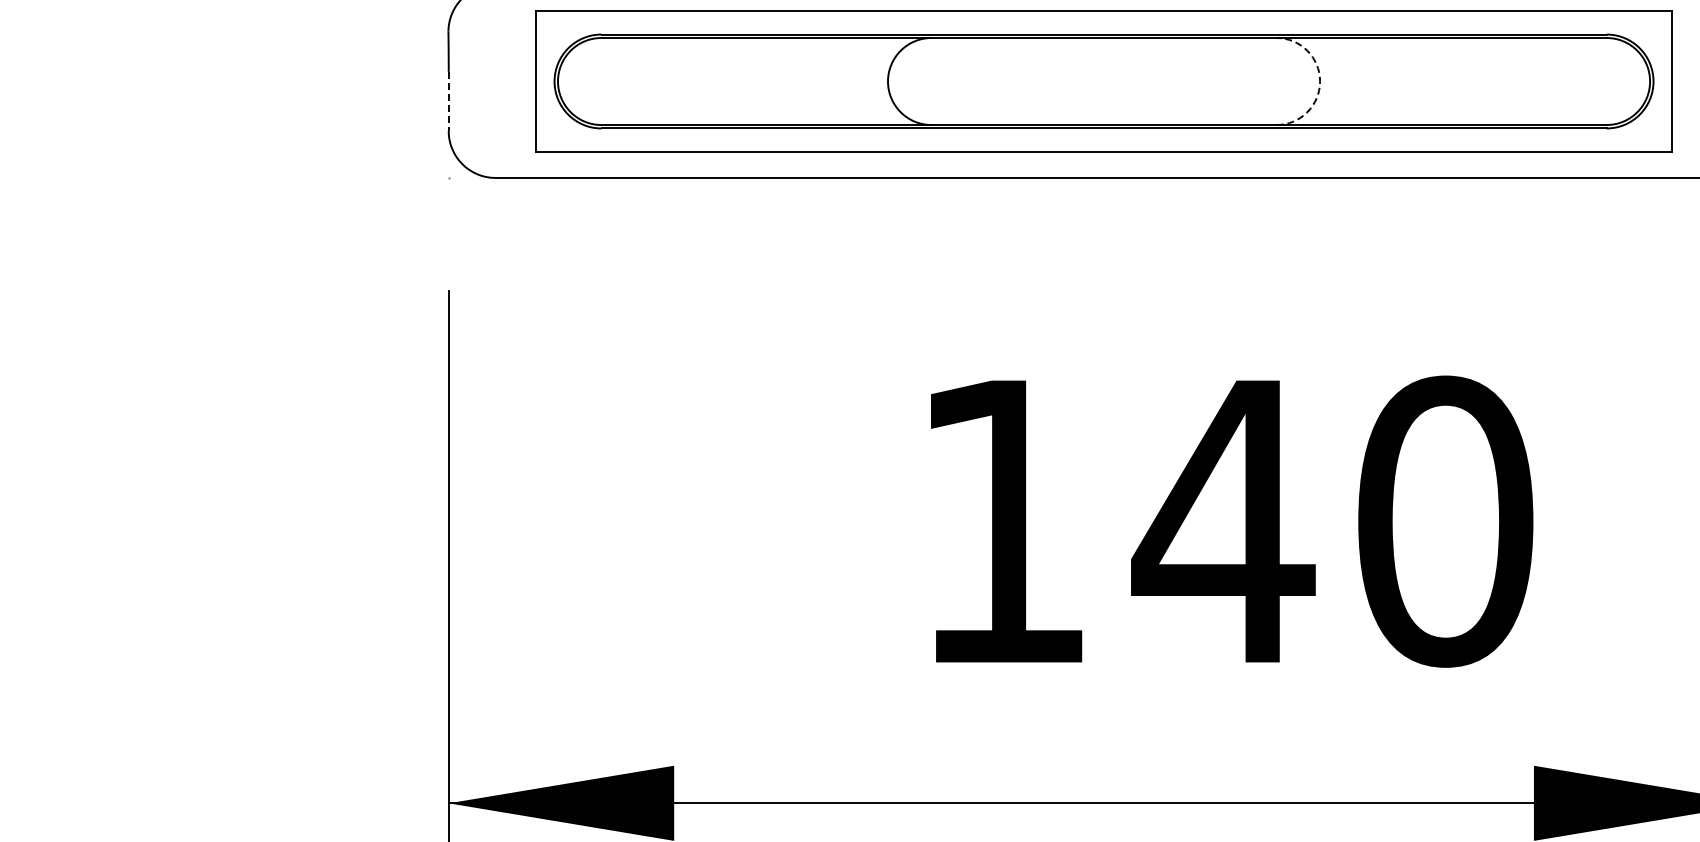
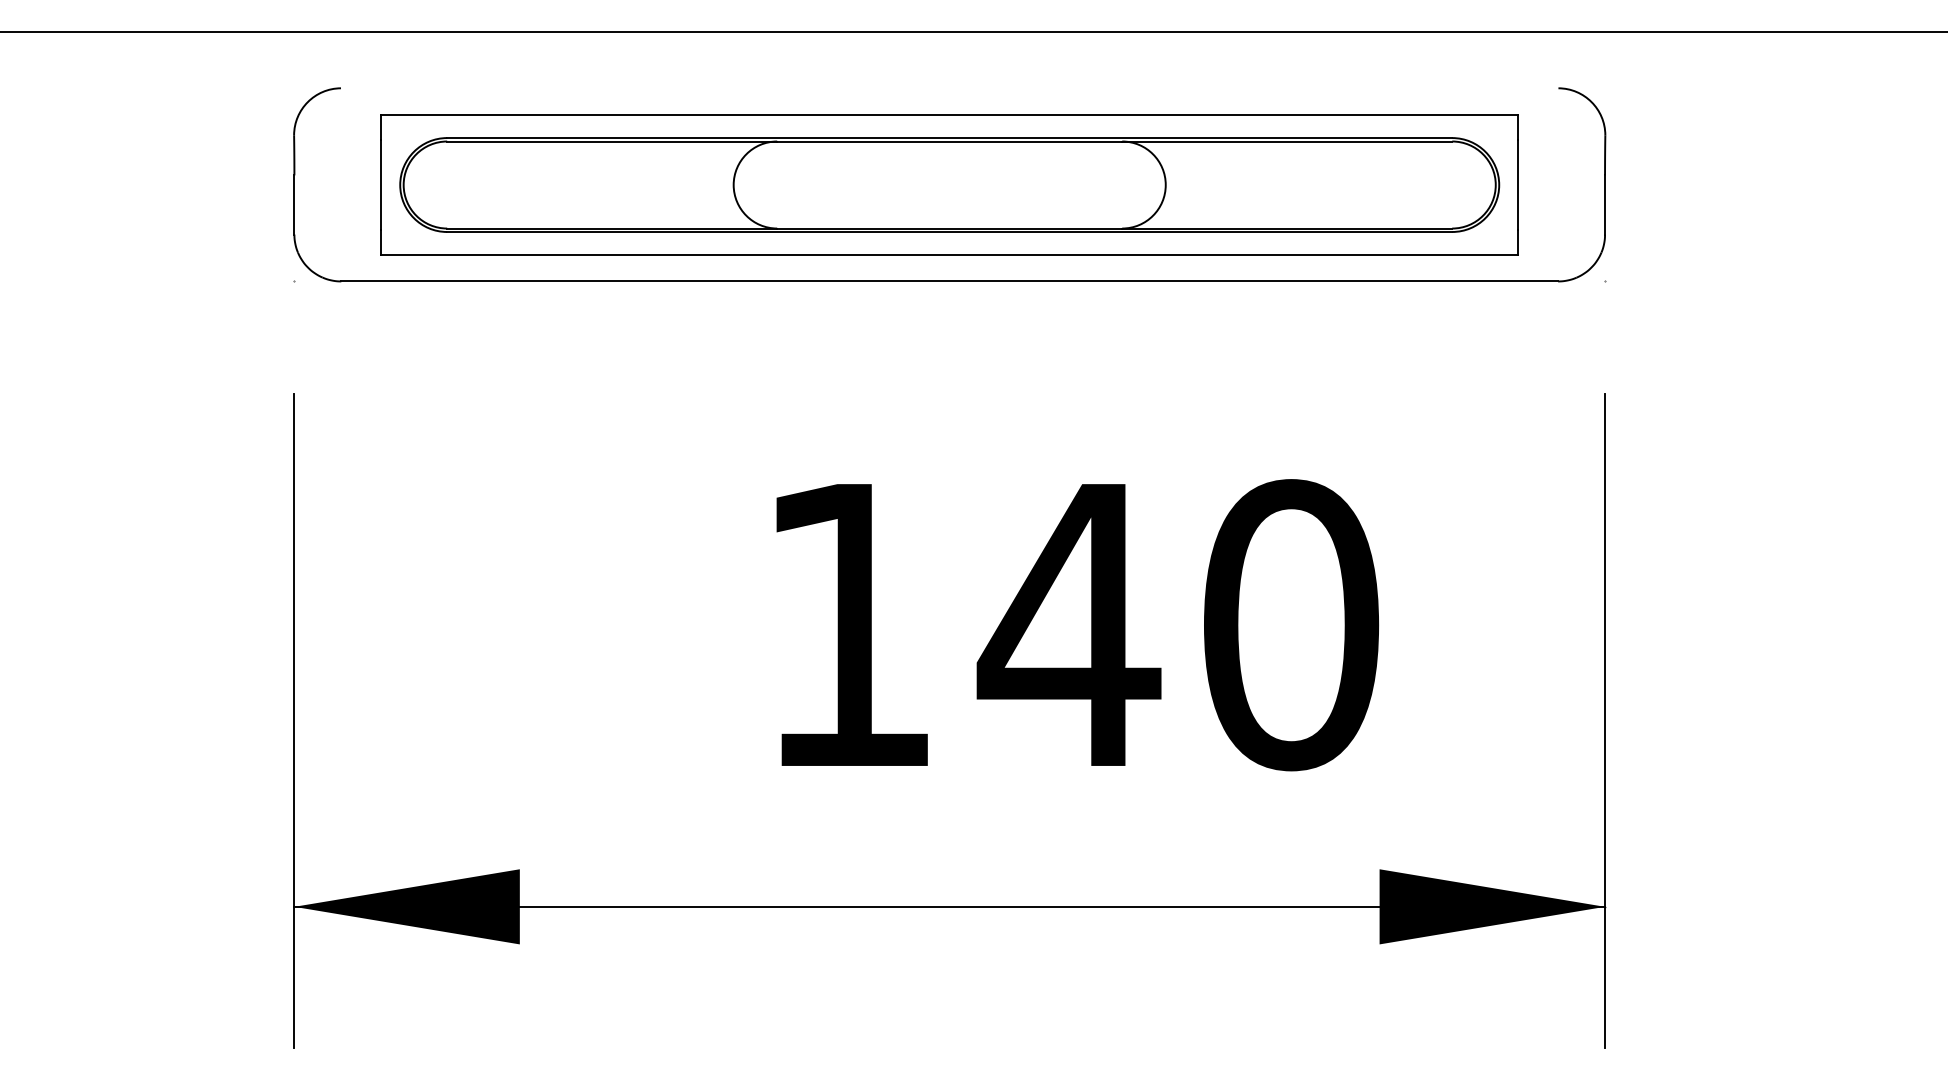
arc: (1319, 81) -> (1165, 185), dashed -> solid
line: (448, 100) -> (294, 204), dashed -> solid

